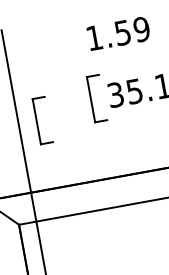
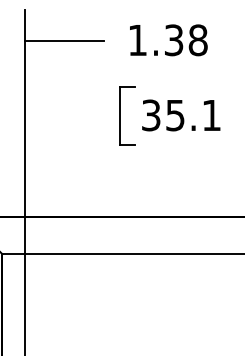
text: (132, 31) -> (186, 40), 1.59 -> 1.38
line: (37, 48) -> (64, 40), added
part: (37, 121) -> (48, 130), removed

